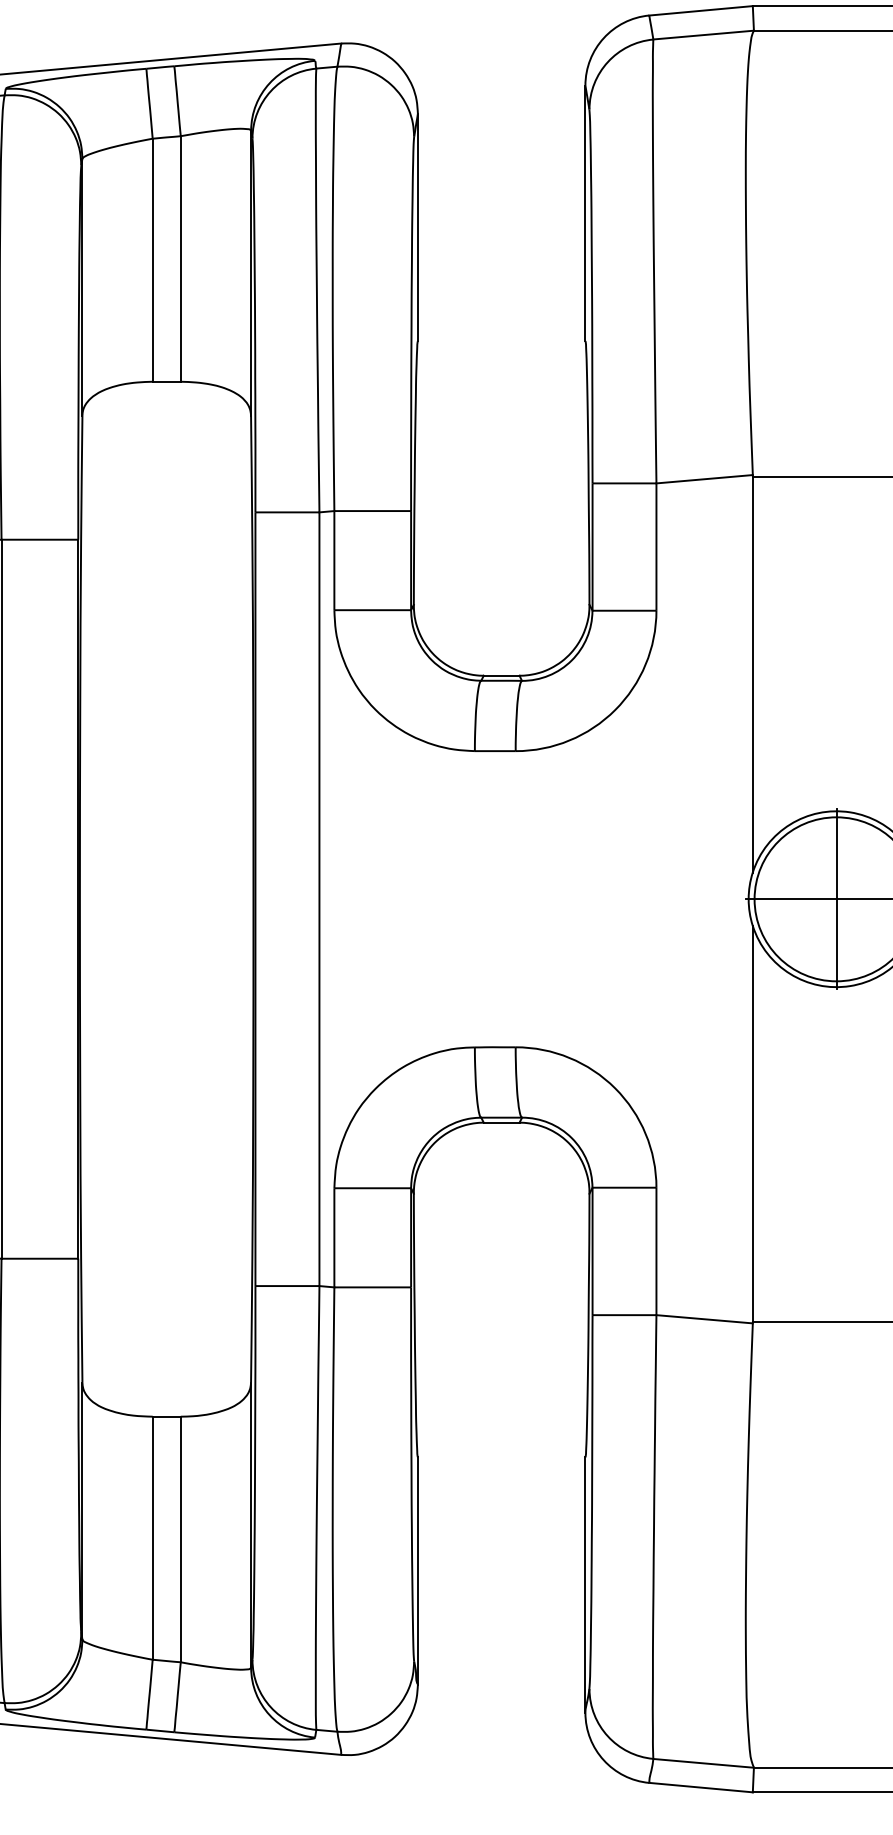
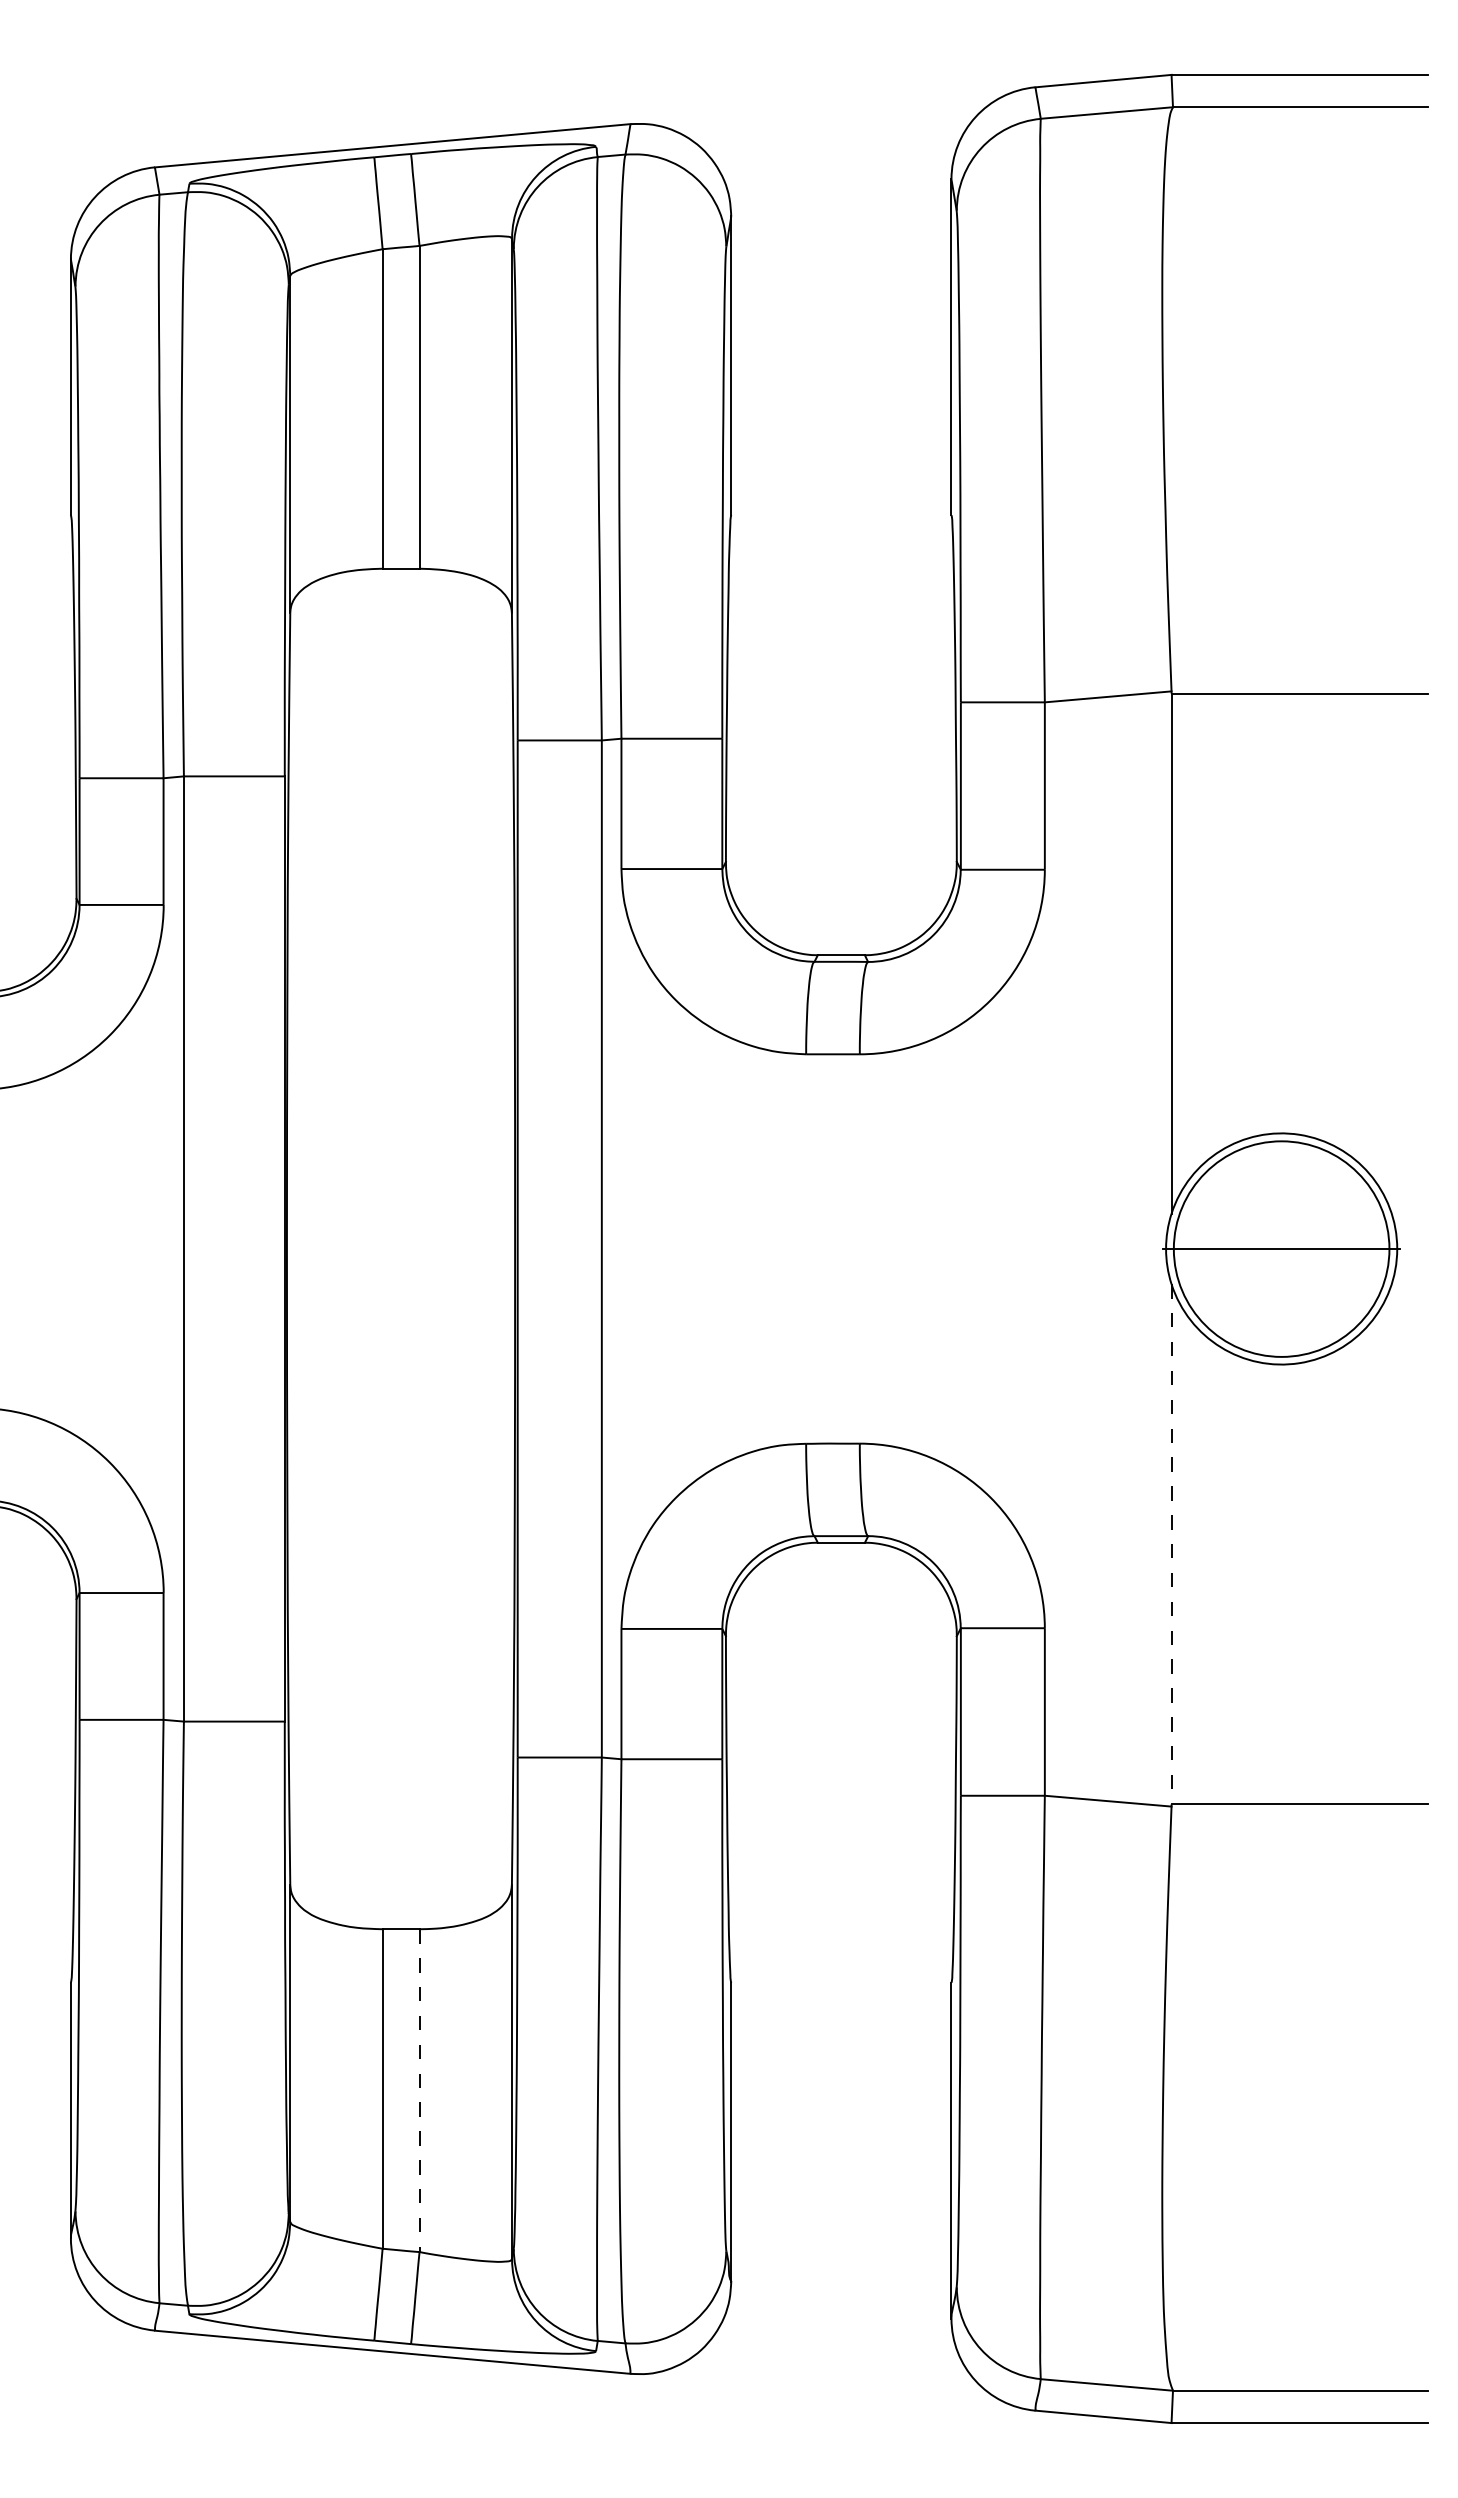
line: (836, 898) -> (1281, 1248), removed
line: (752, 1124) -> (1171, 1544), solid -> dashed
line: (180, 1540) -> (419, 2091), solid -> dashed

